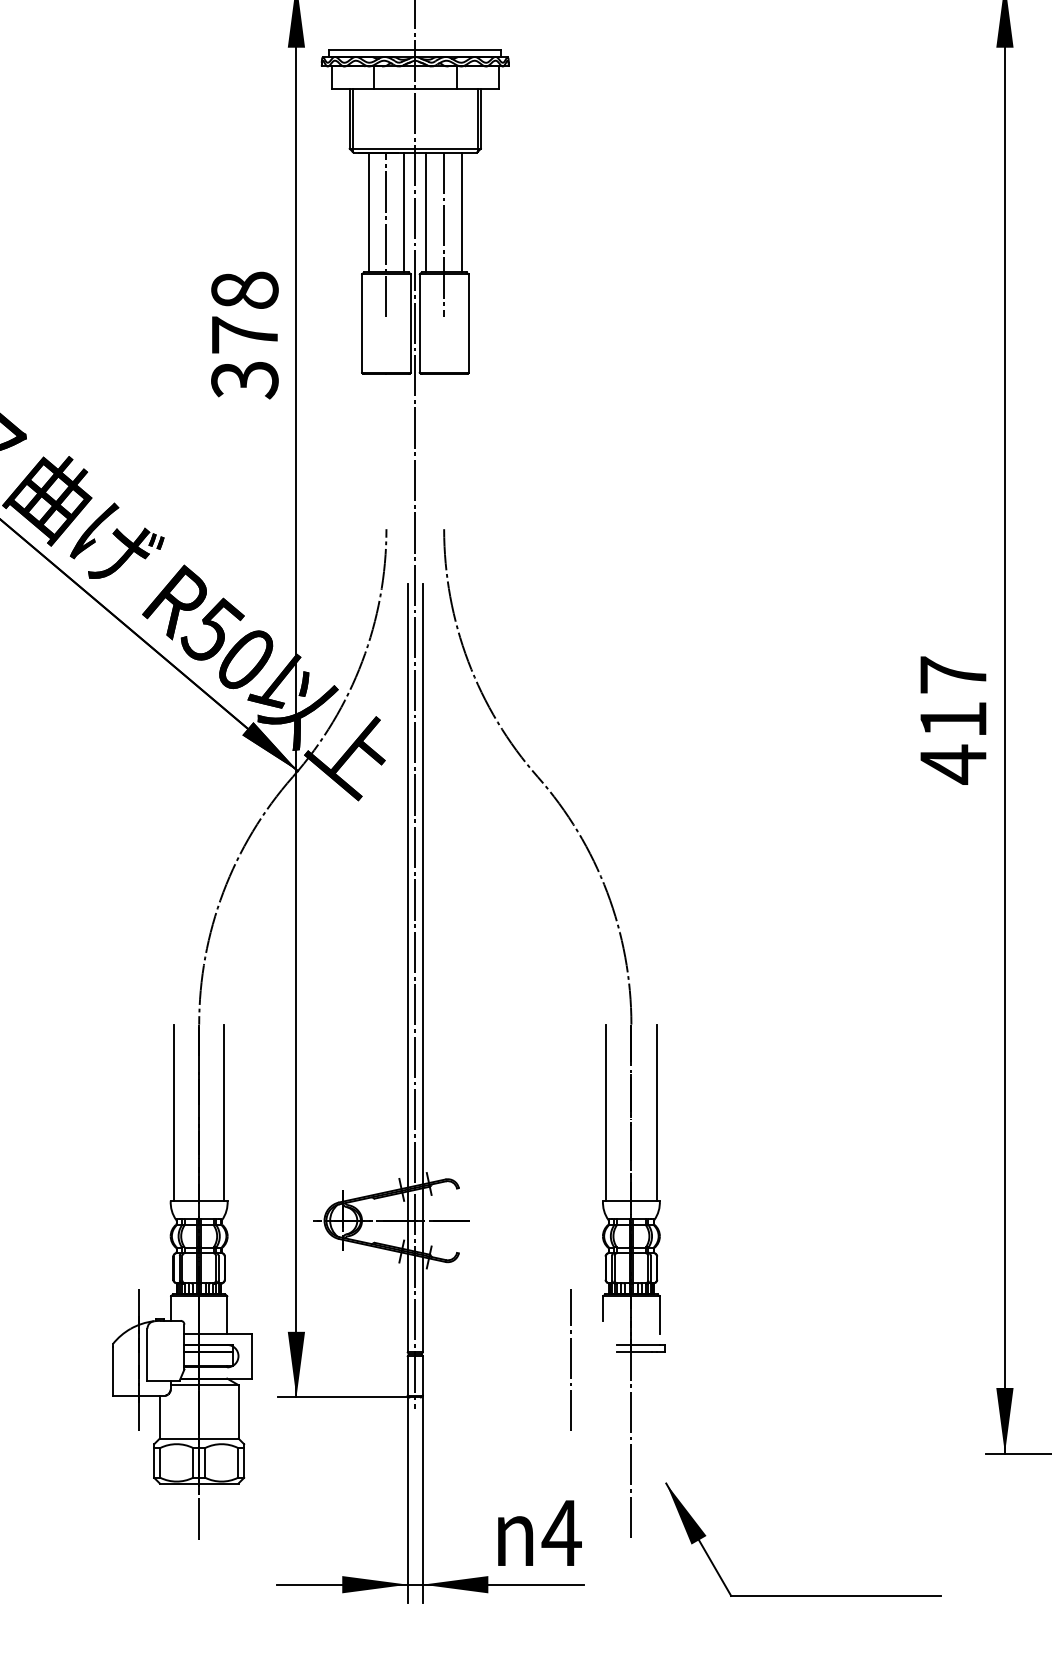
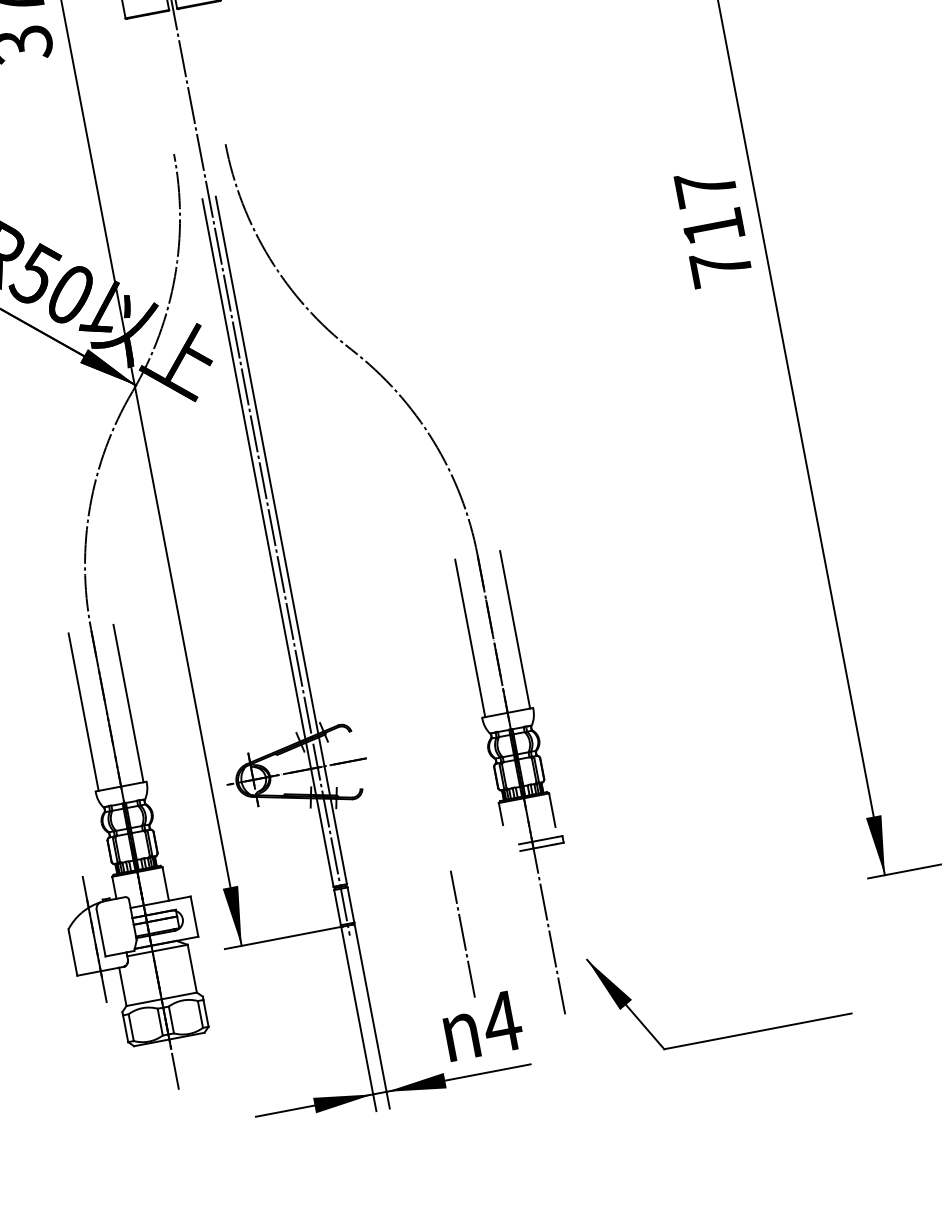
text: (953, 764) -> (721, 267), 417 -> 717
line: (570, 1359) -> (461, 933), moved

